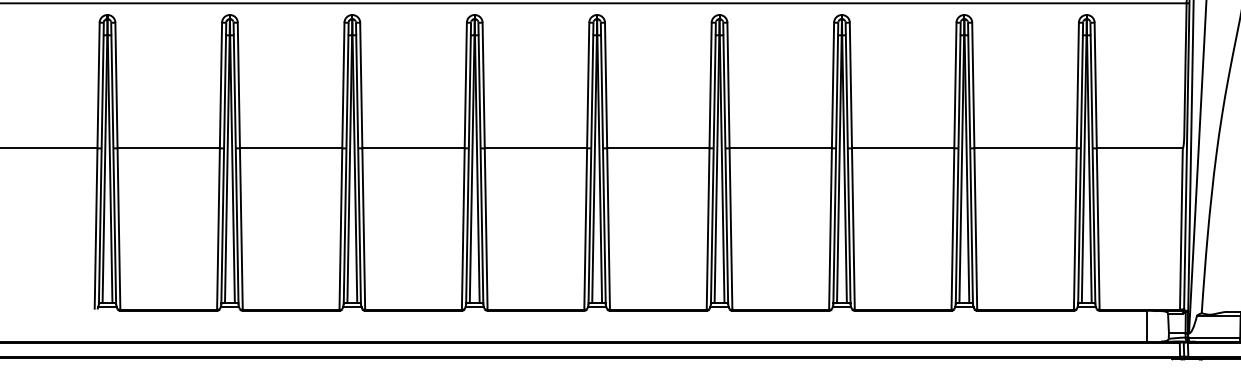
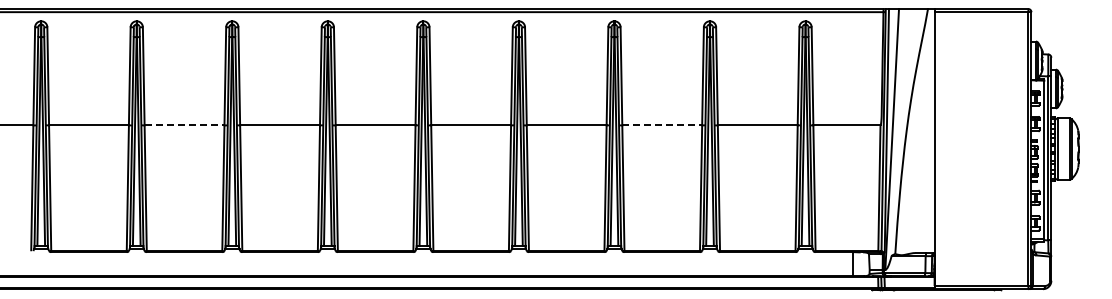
line: (291, 148) -> (184, 125), solid -> dashed
line: (903, 148) -> (662, 125), solid -> dashed

